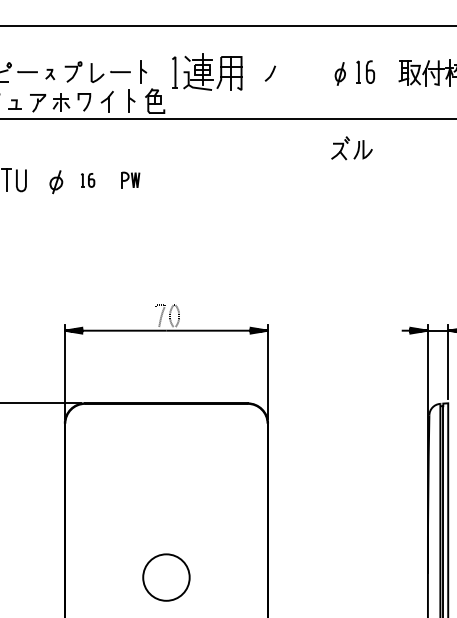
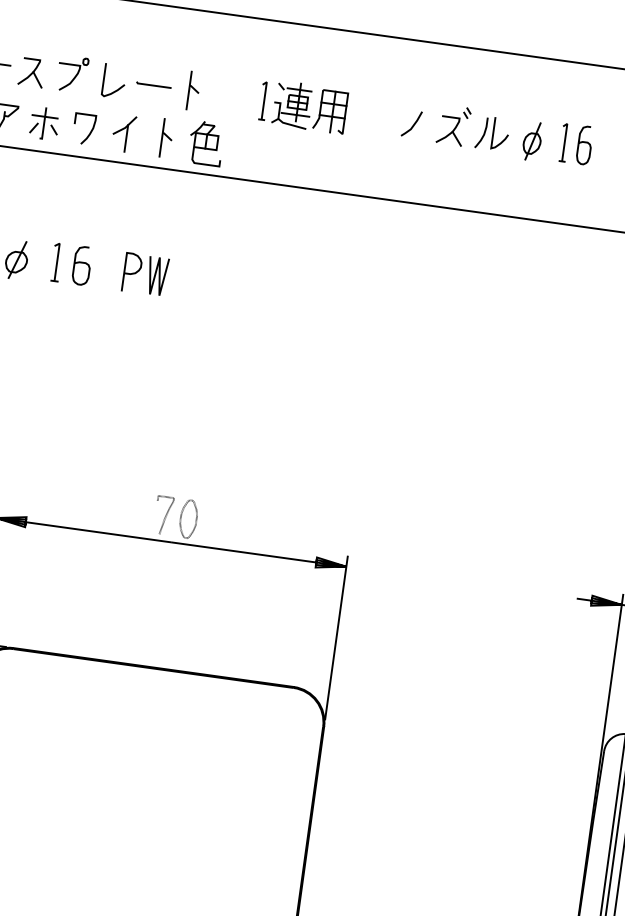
part: (207, 71) -> (303, 105), size x0.71
part: (49, 74) -> (30, 72), size x1.67
part: (351, 148) -> (472, 128), moved
part: (130, 179) -> (145, 273), size x1.43
part: (87, 180) -> (70, 264), size x1.67

